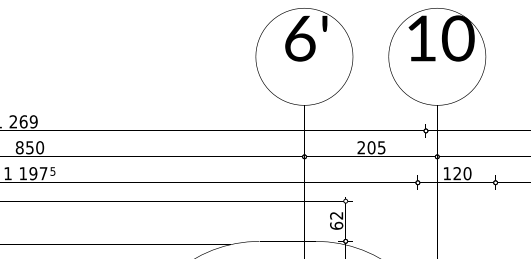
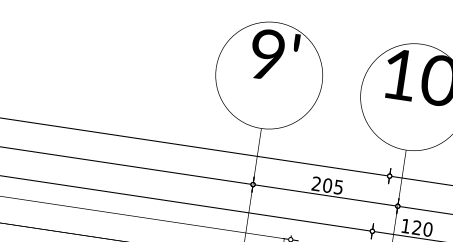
text: (300, 38) -> (267, 54), 6' -> 9'

